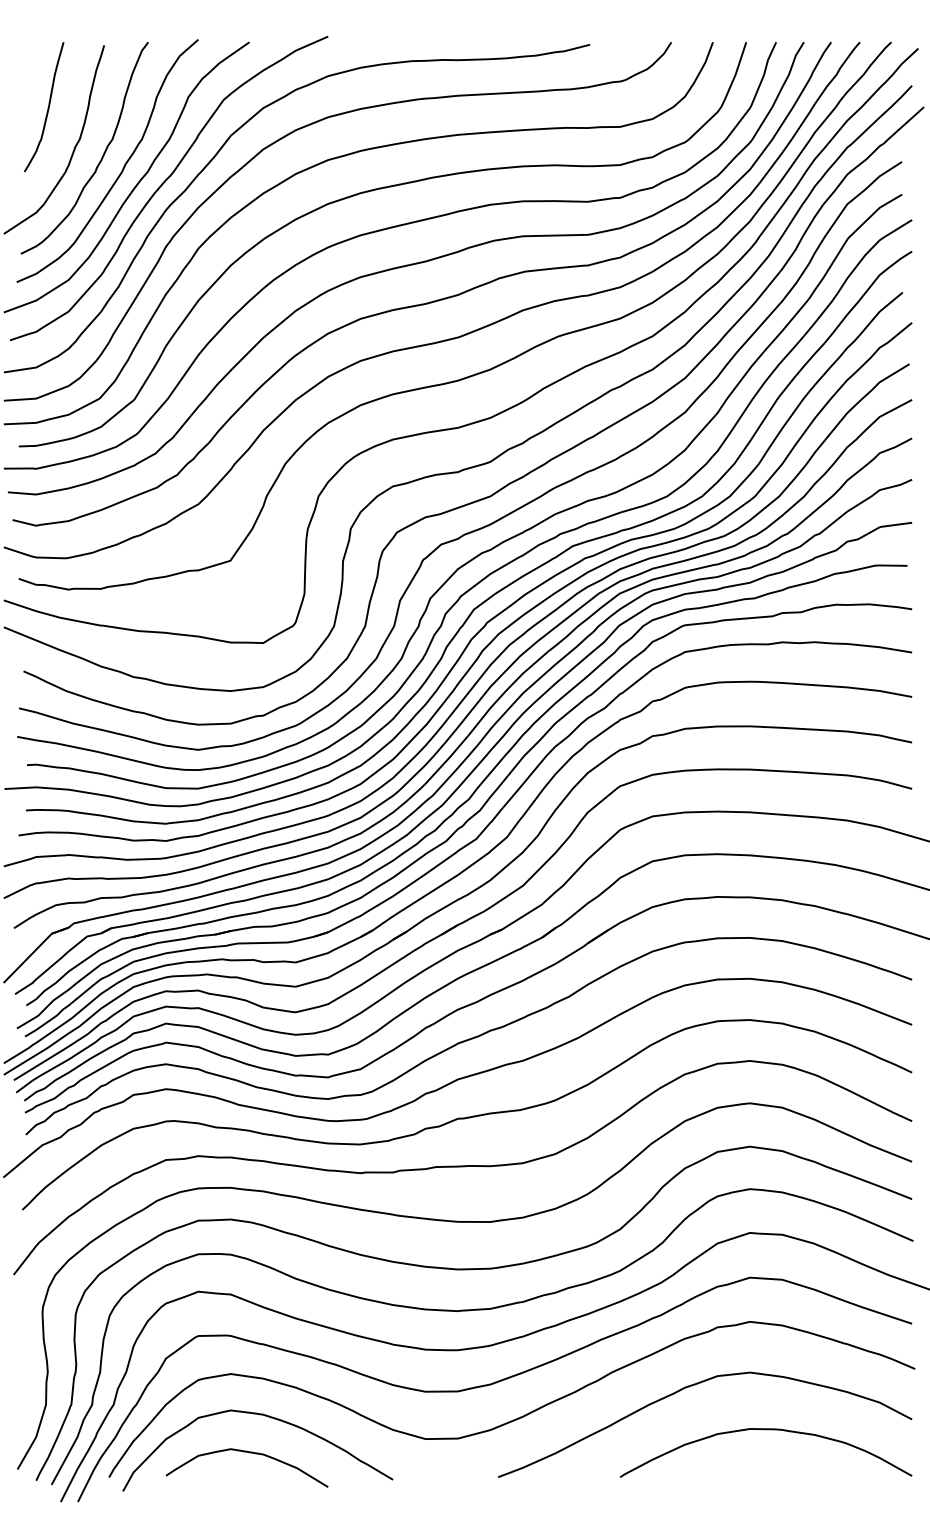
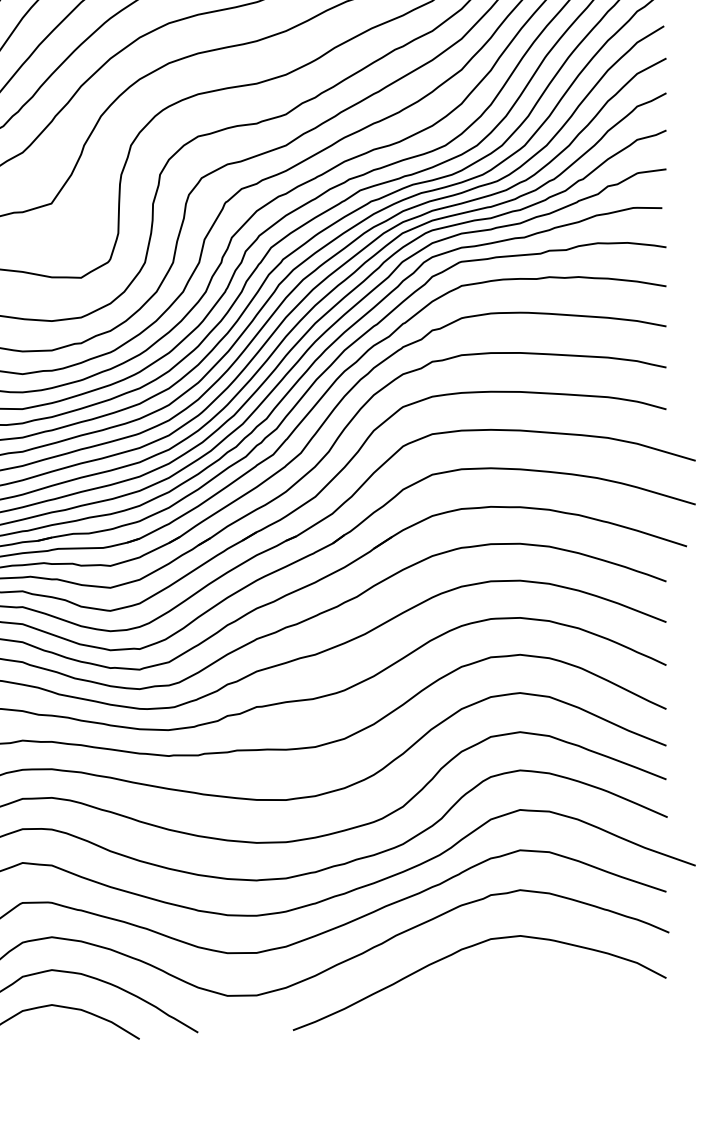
curve: (765, 1430) -> (534, 988), removed

